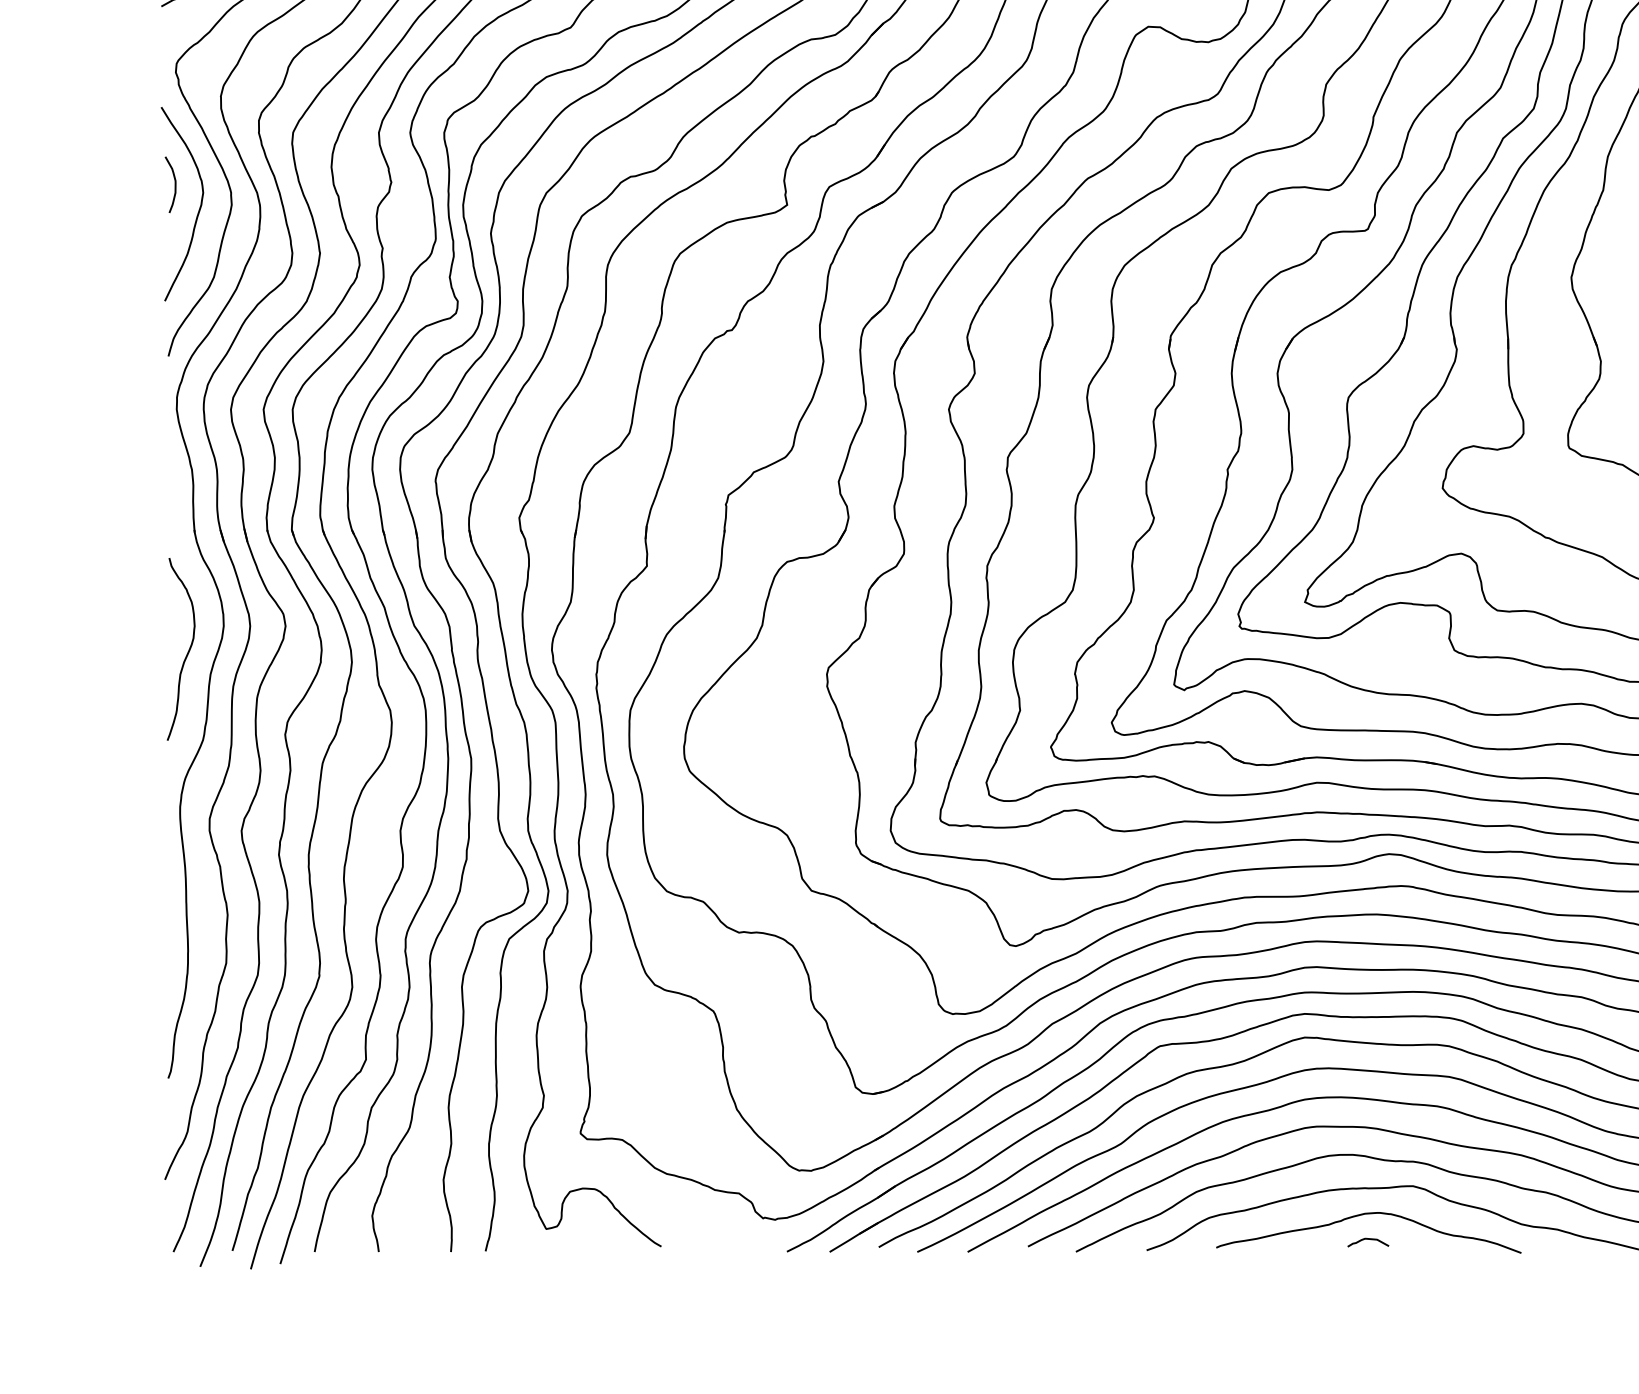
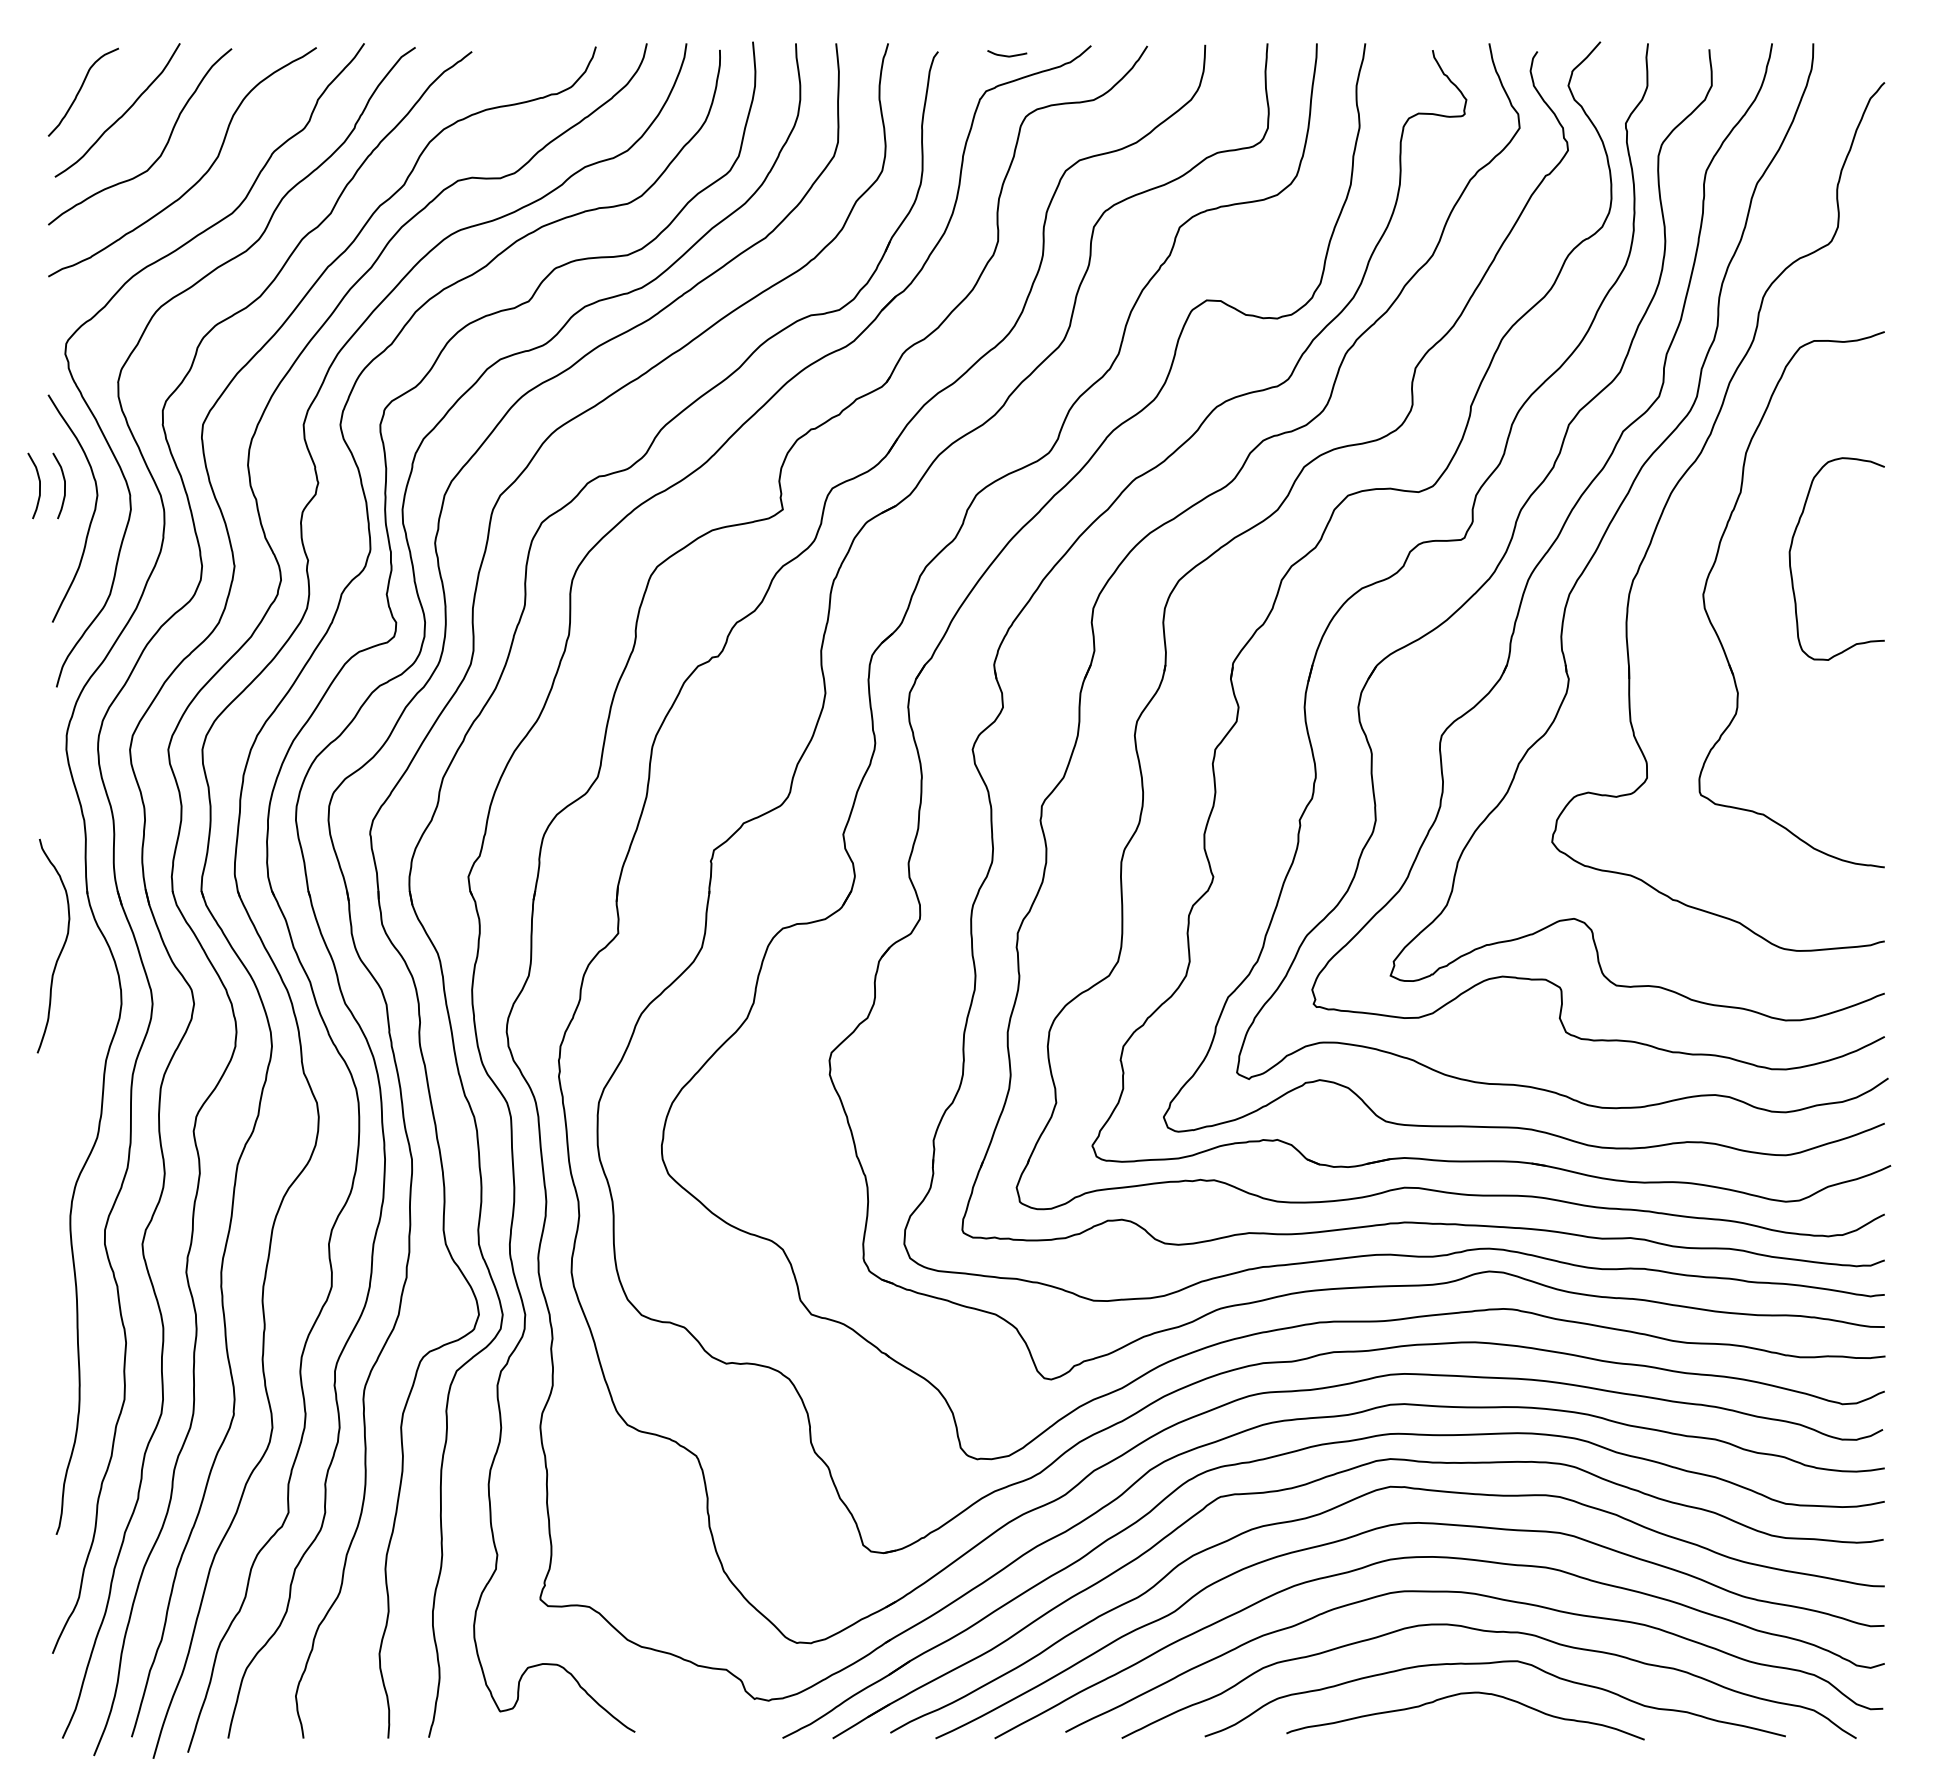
curve: (153, 184) -> (39, 485), added
curve: (187, 651) -> (61, 948), moved
curve: (1368, 1240) -> (1465, 1724), removed

